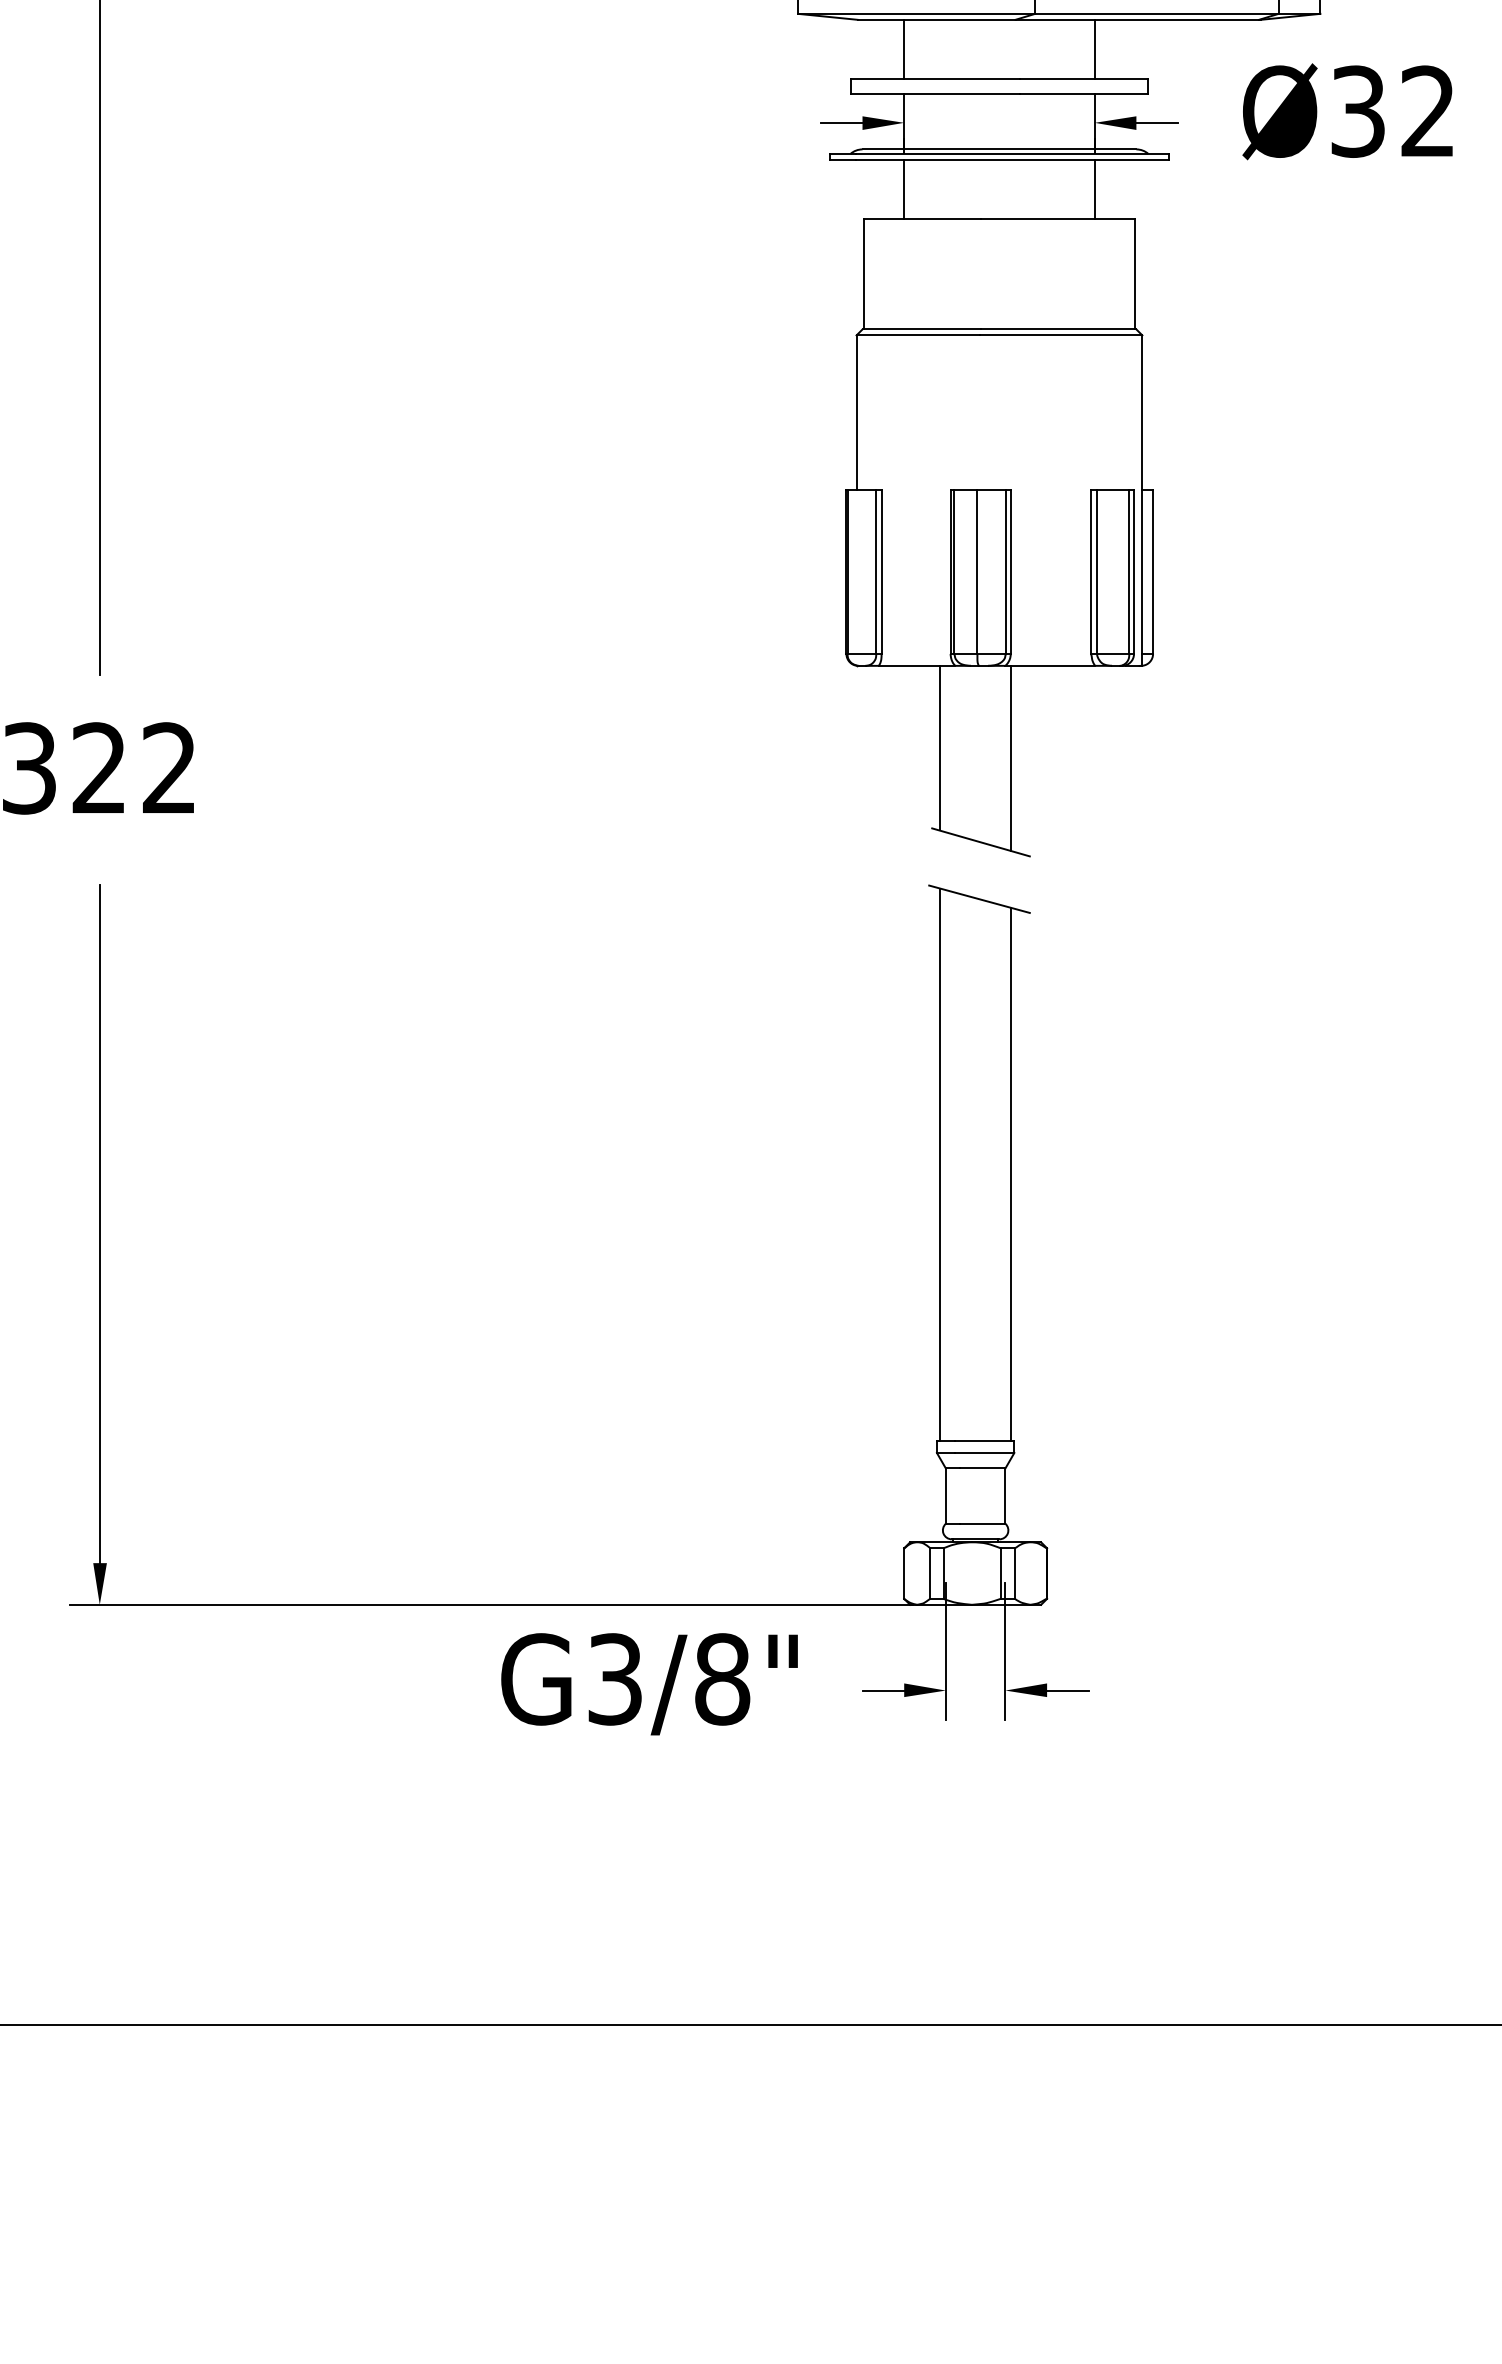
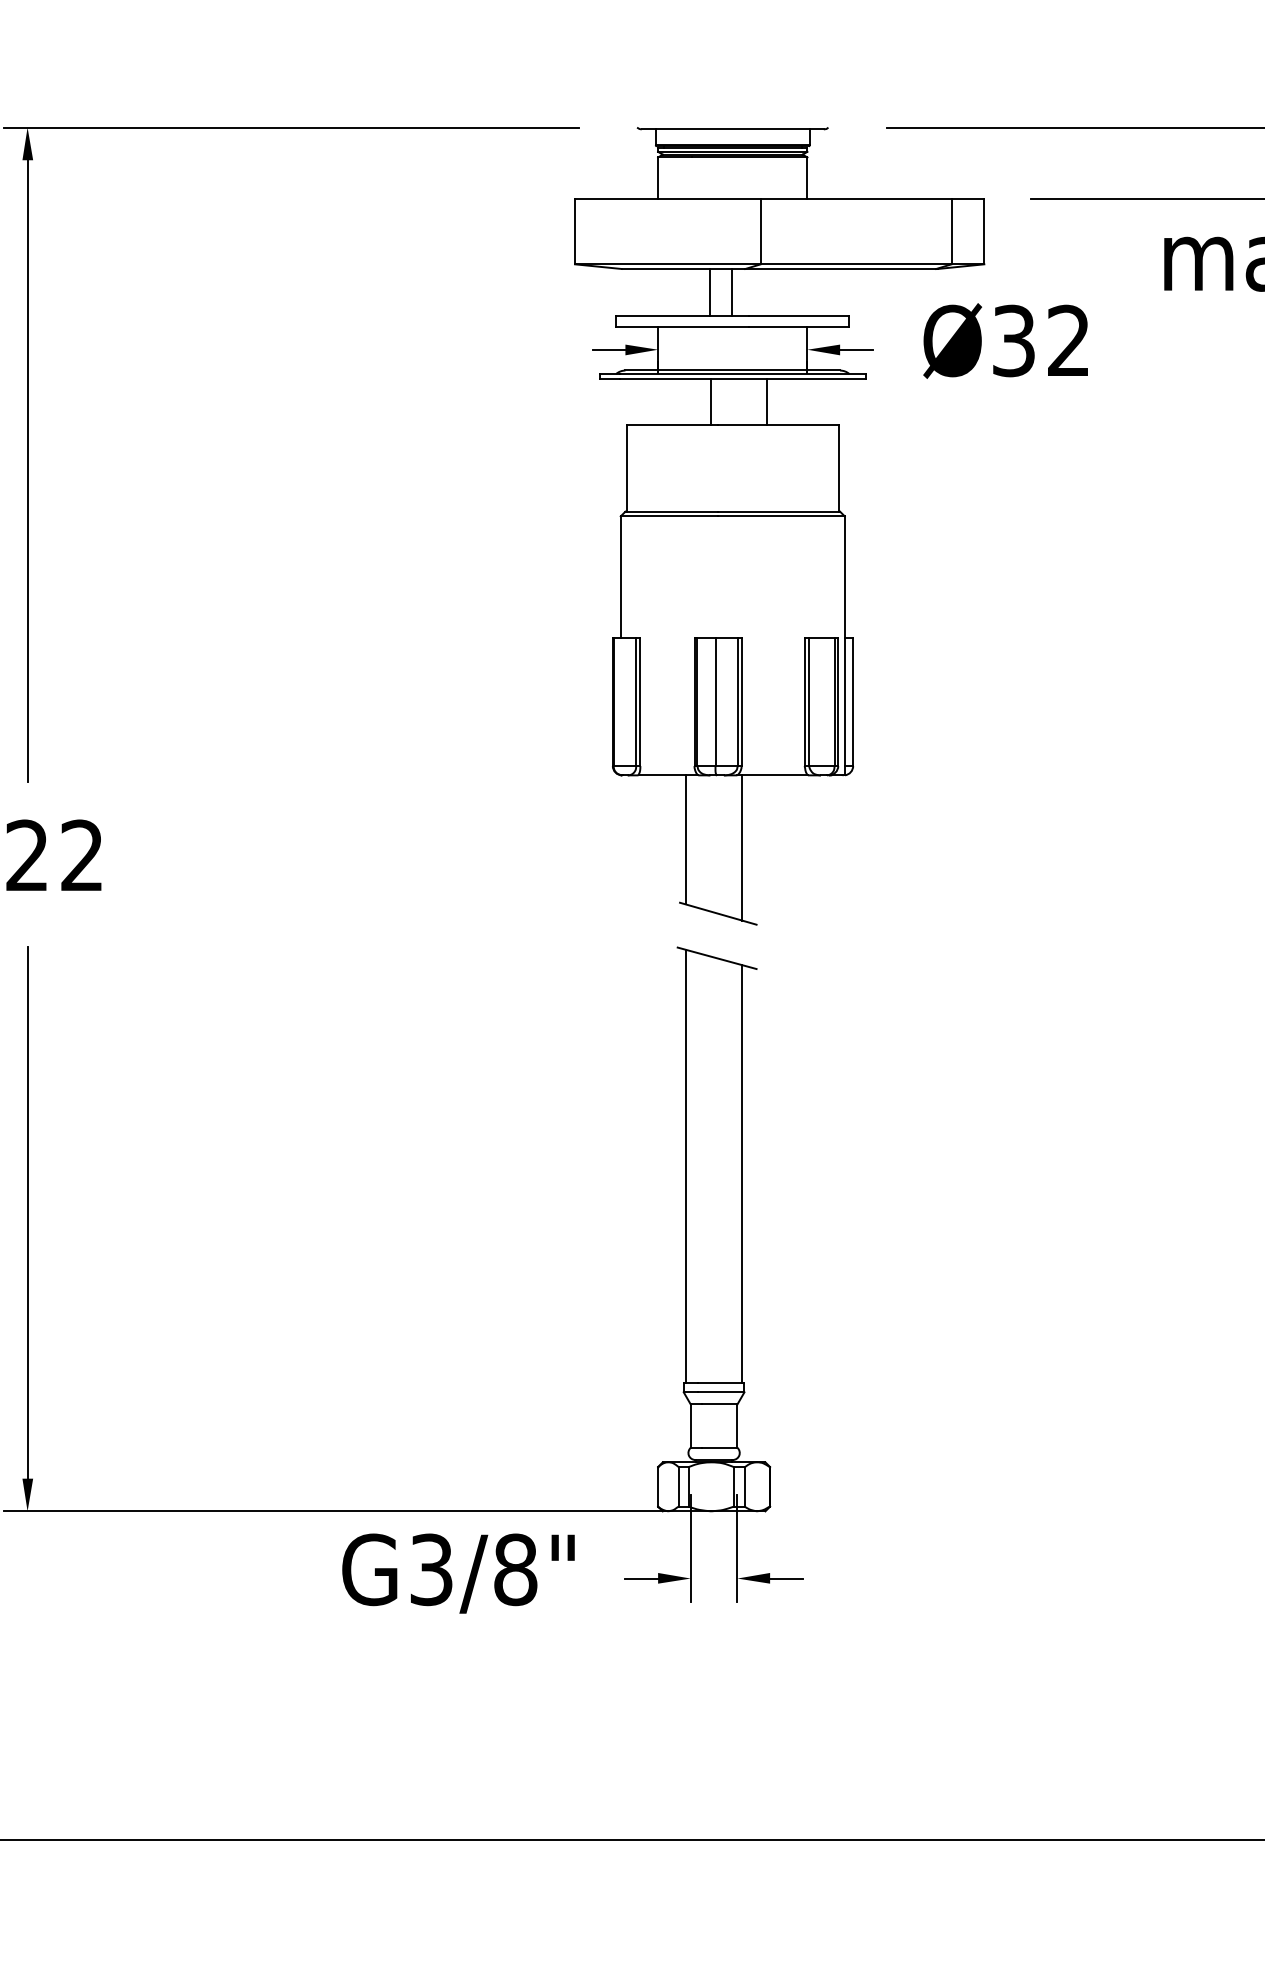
line: (904, 49) -> (710, 292), moved
line: (1094, 49) -> (732, 292), moved
line: (904, 188) -> (711, 401), moved
line: (1094, 188) -> (767, 401), moved

